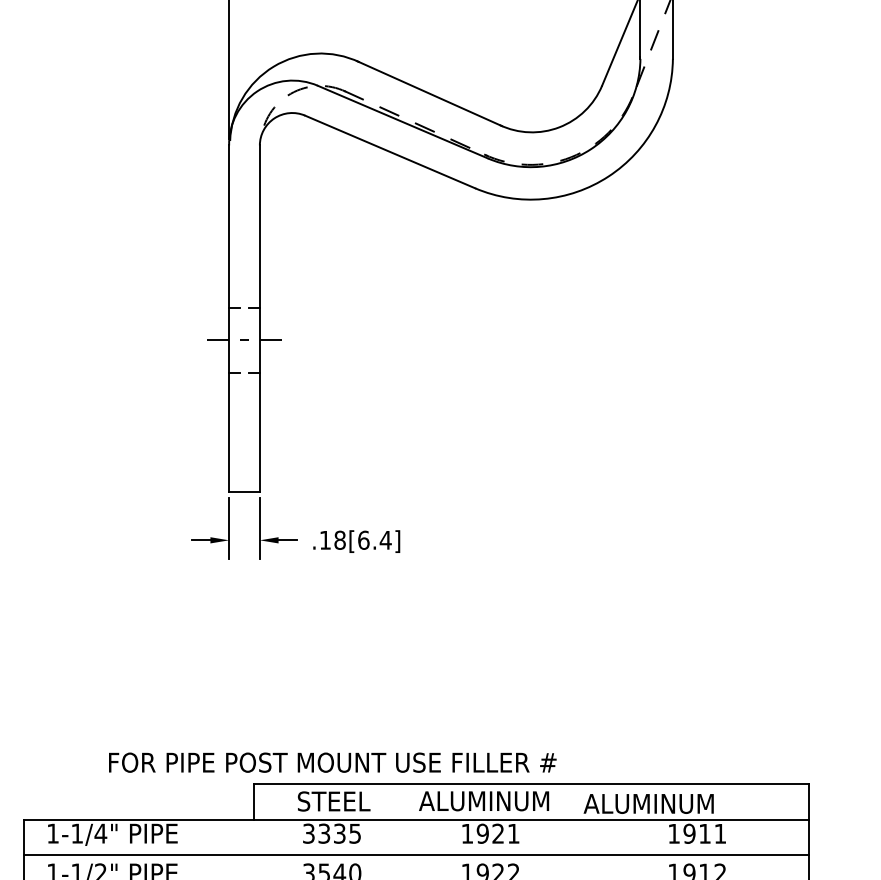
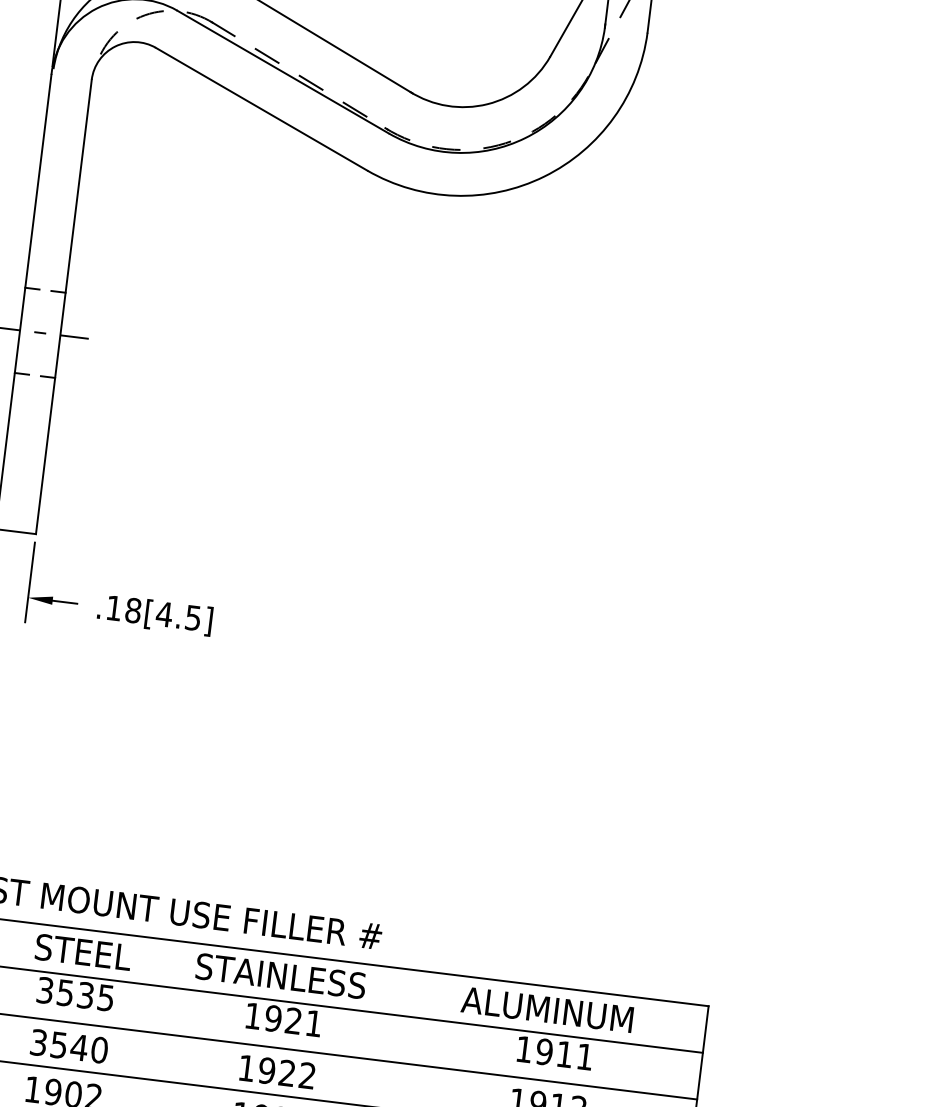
text: (374, 539) -> (178, 615), .18[6.4] -> .18[4.5]
text: (484, 801) -> (280, 976), ALUMINUM -> STAINLESS
text: (648, 803) -> (547, 1009), moved
text: (324, 833) -> (65, 992), 3335 -> 3535

